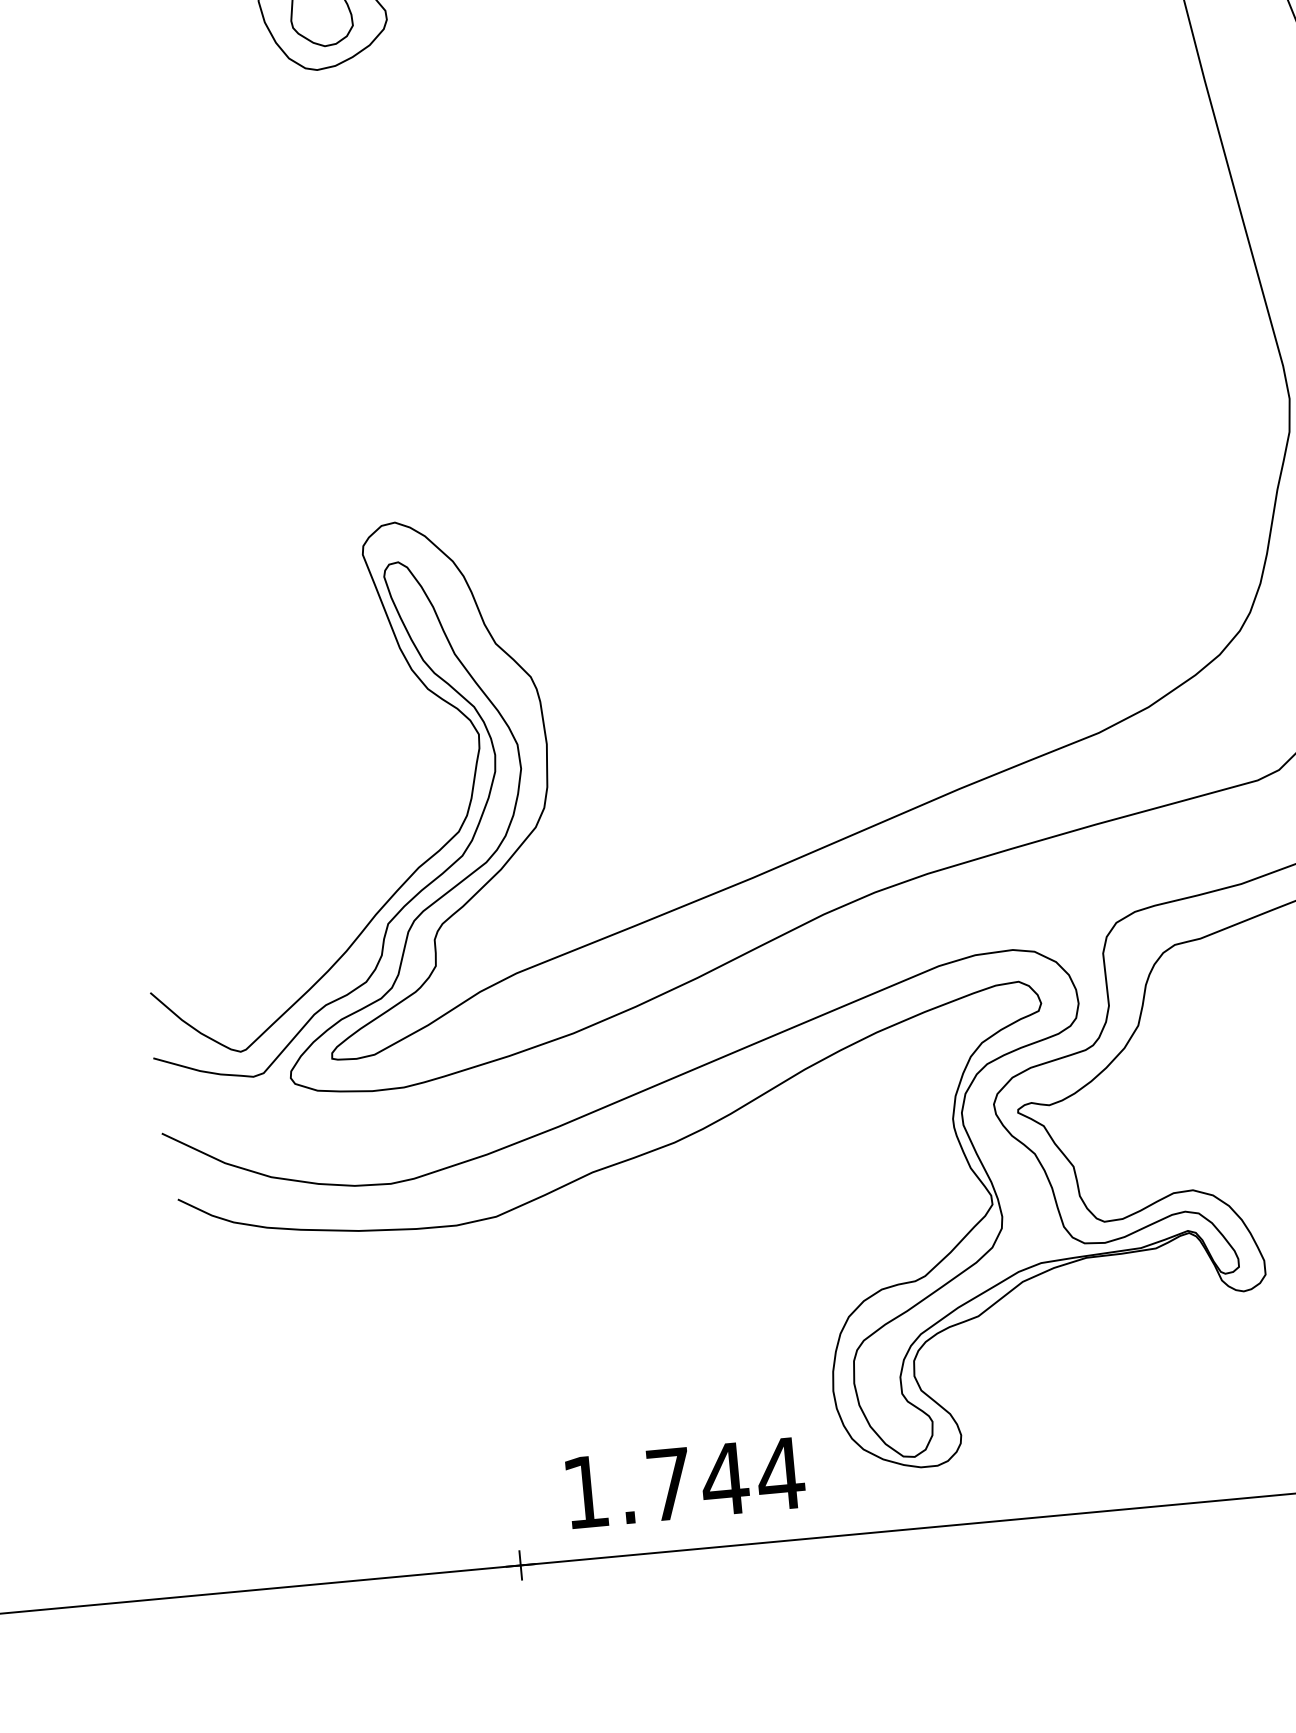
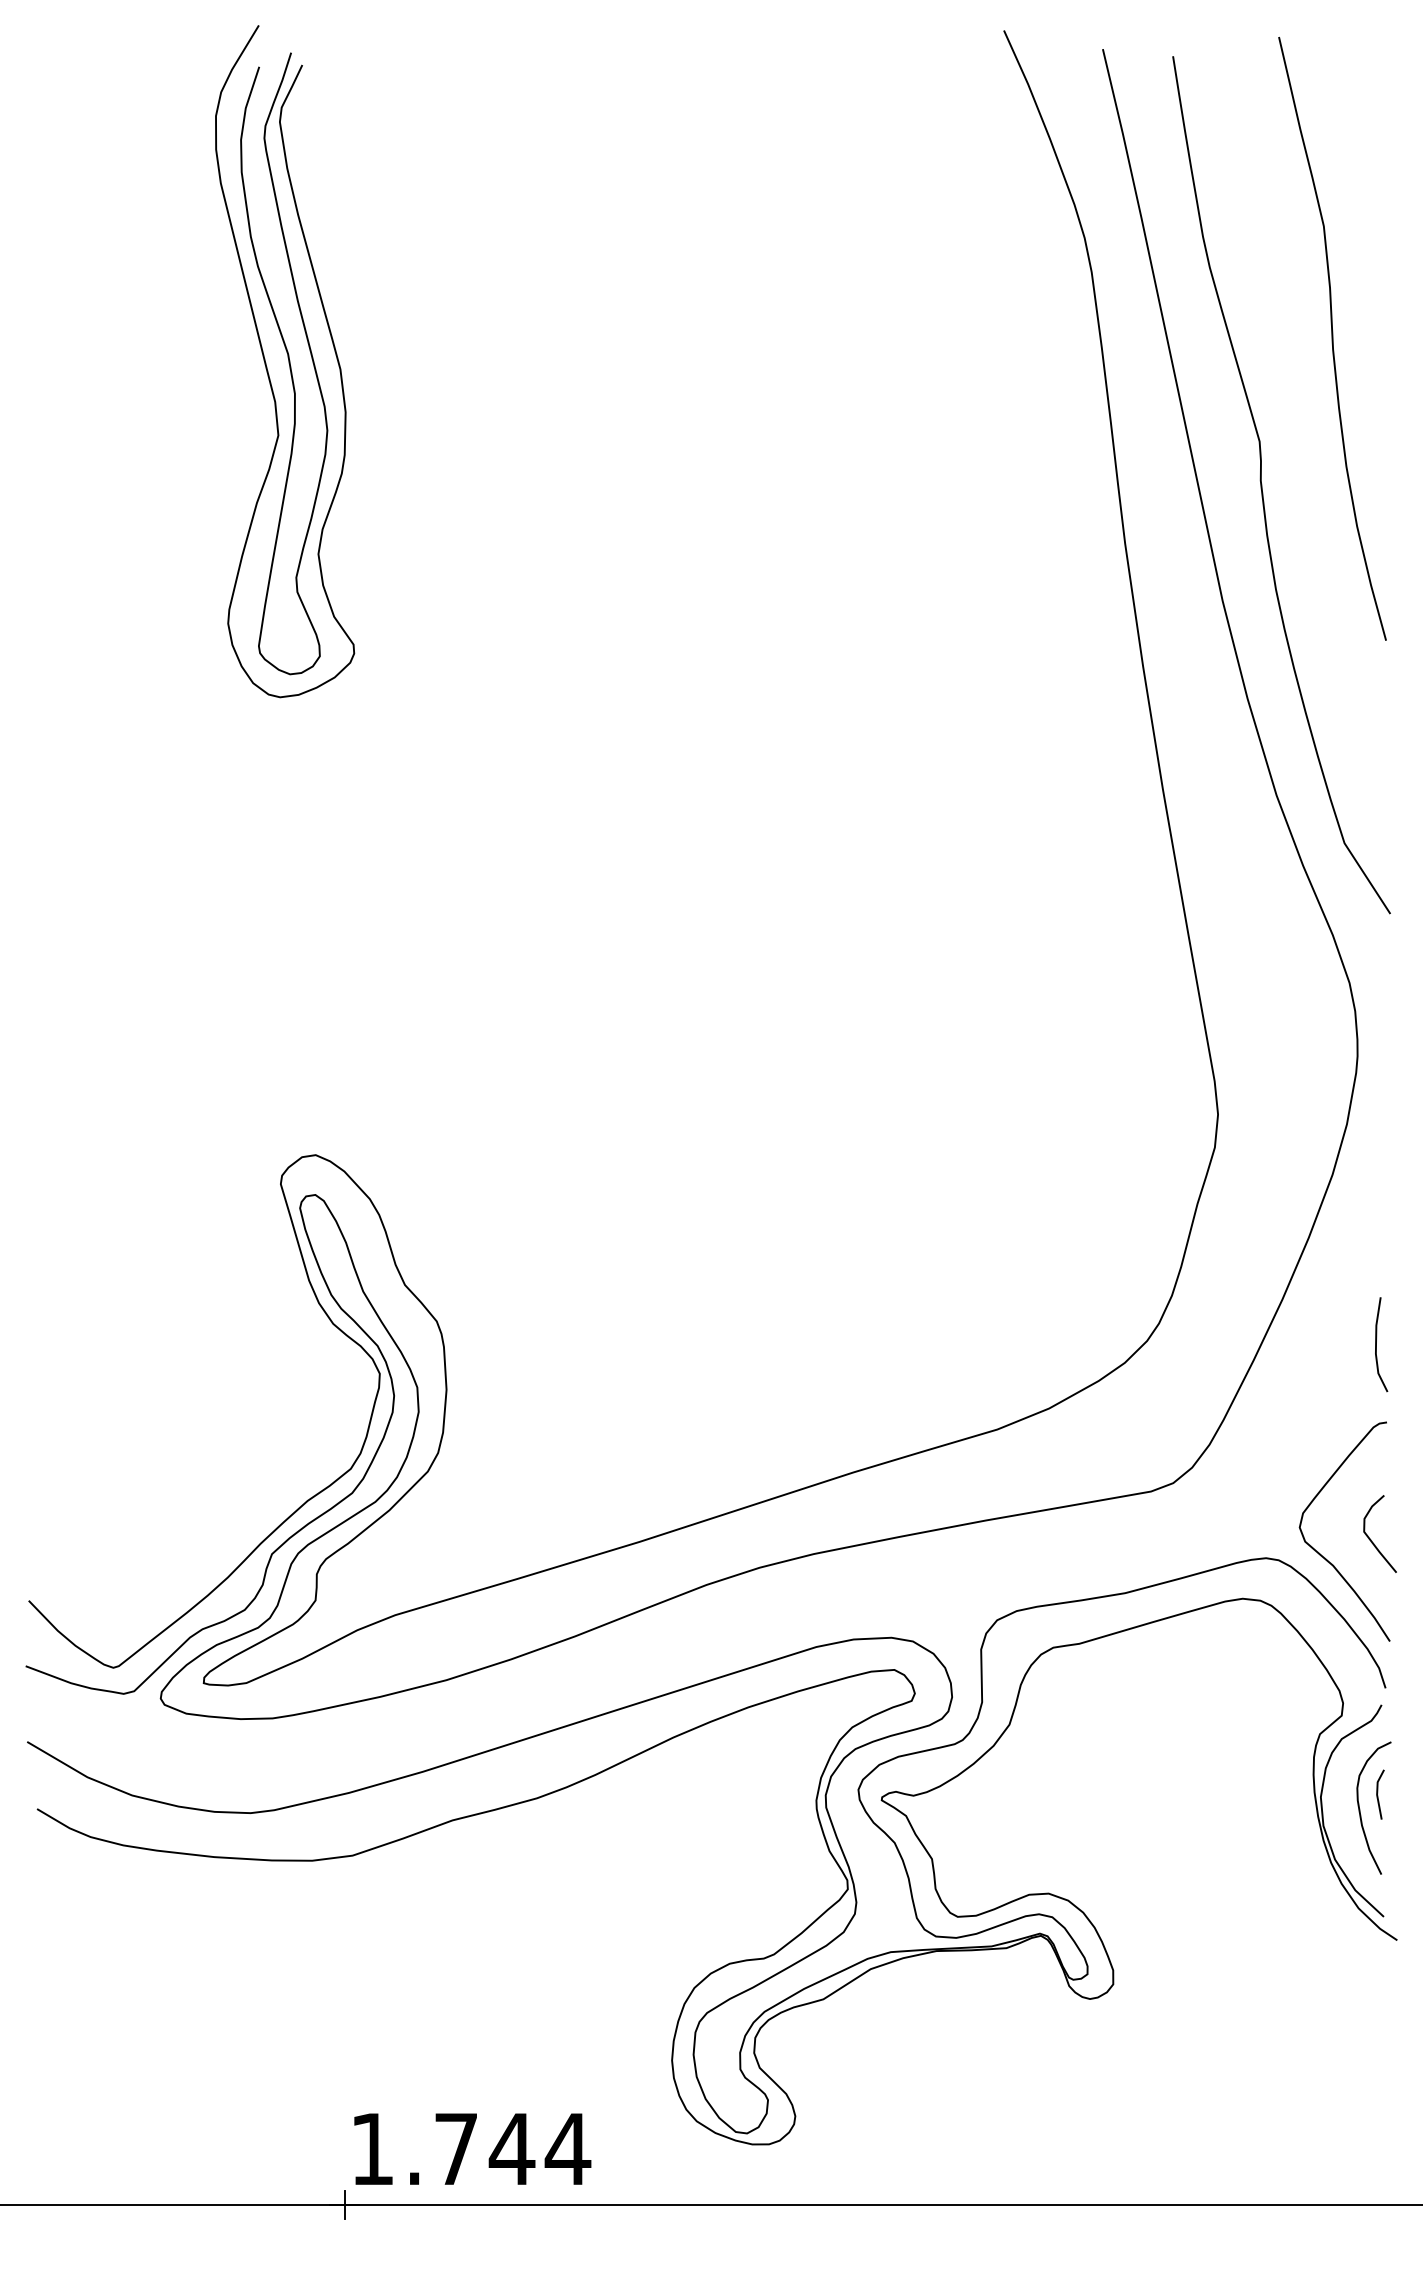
text: (685, 1482) -> (472, 2148), moved

